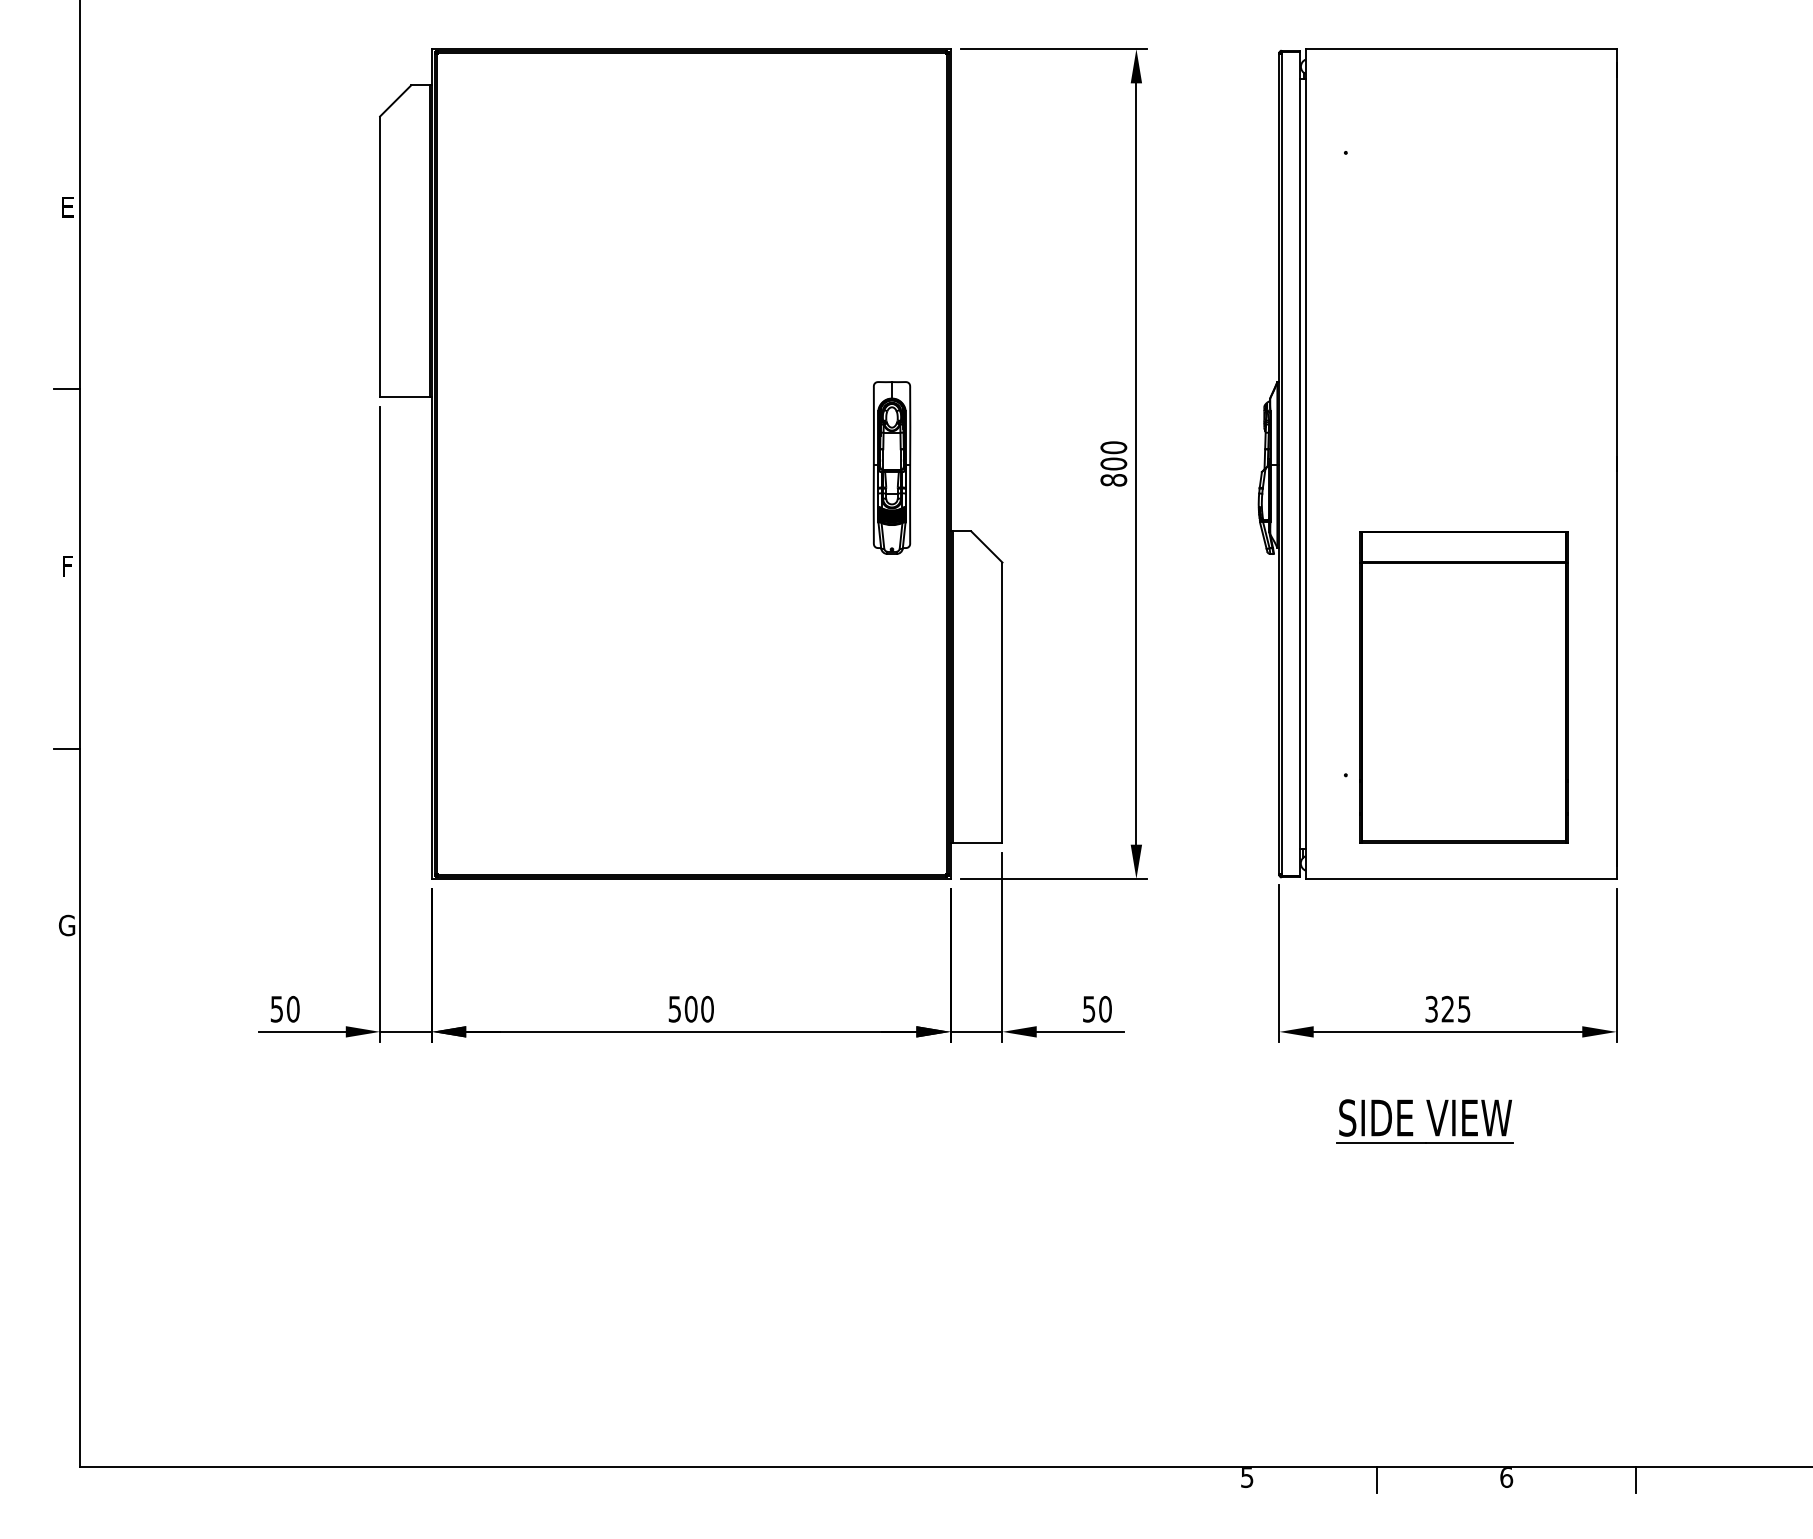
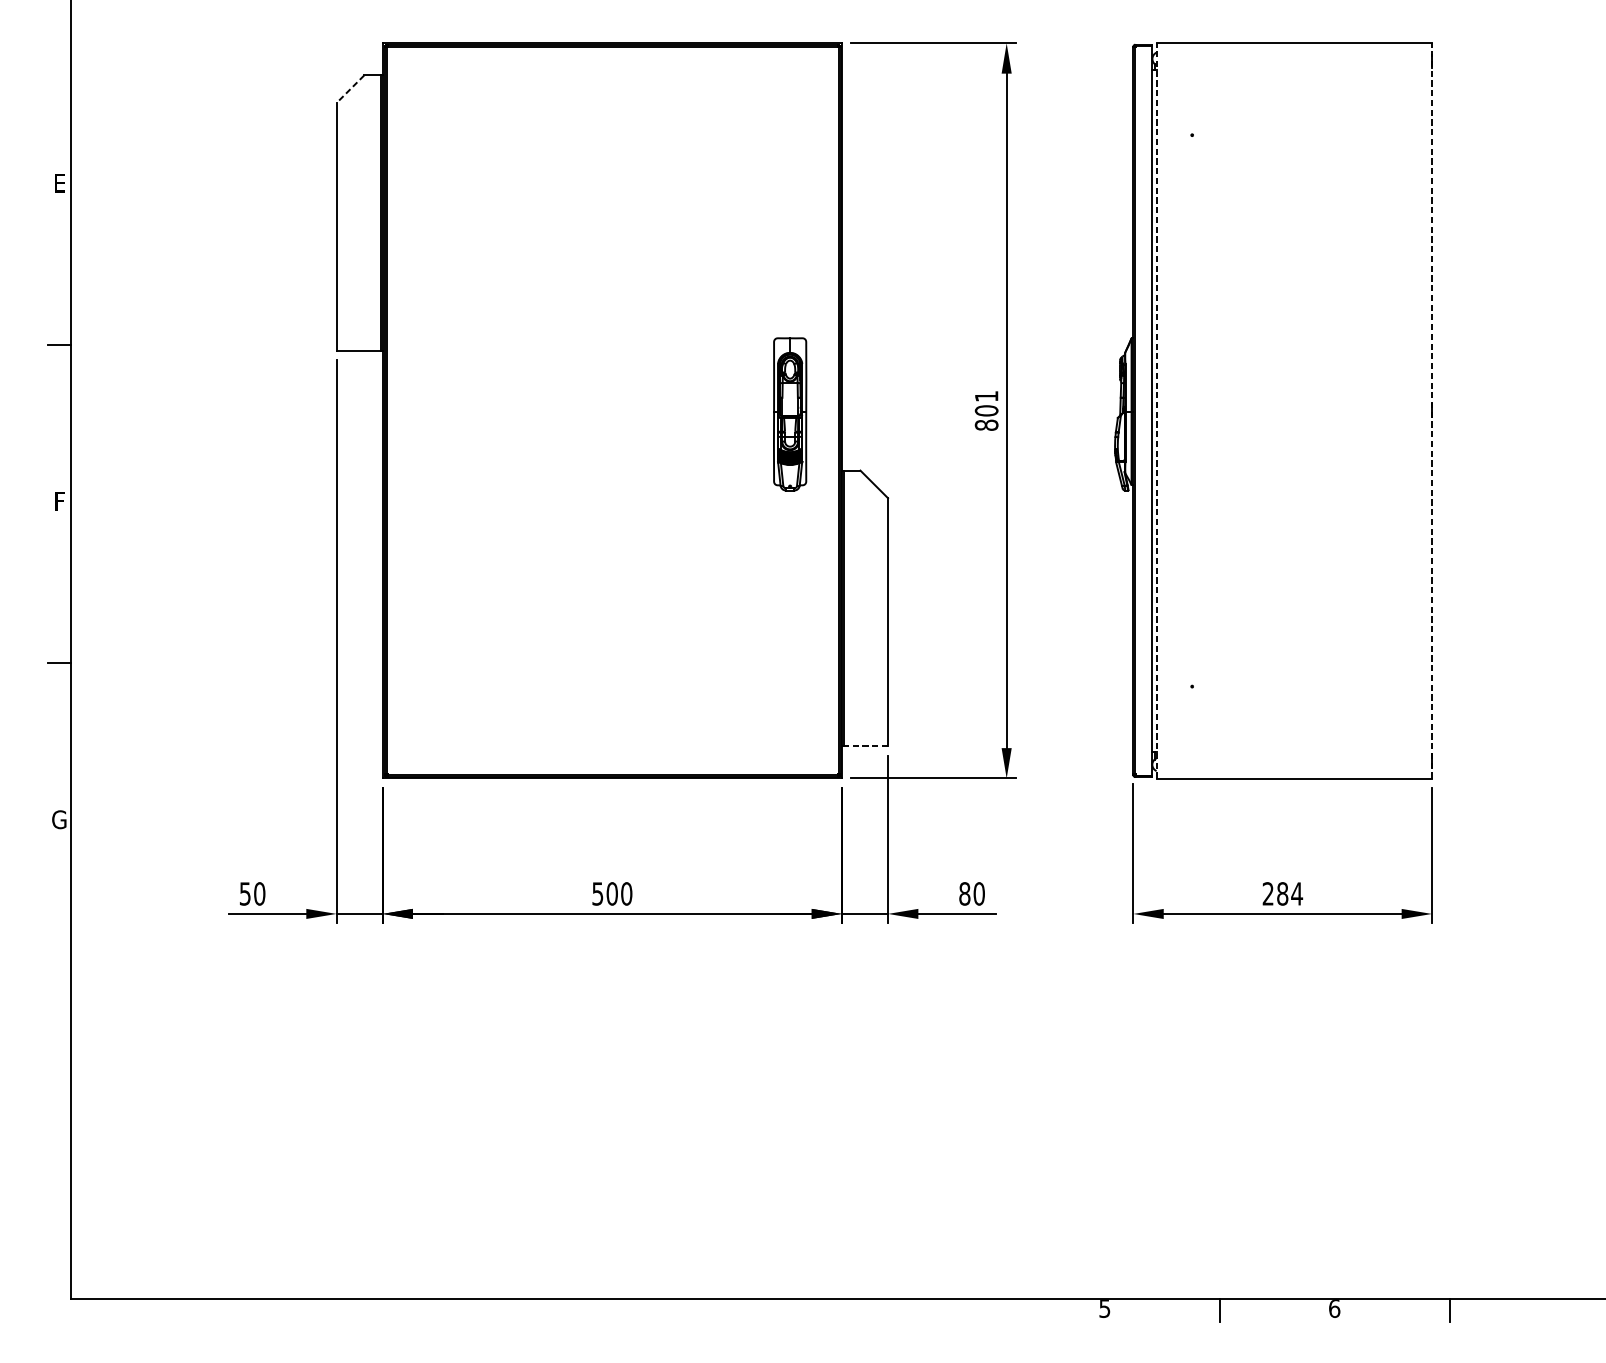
line: (395, 101) -> (350, 89), solid -> dashed
text: (1113, 447) -> (986, 396), 800 -> 801
line: (1305, 464) -> (1156, 411), solid -> dashed
line: (1616, 464) -> (1431, 411), solid -> dashed
part: (1463, 687) -> (1296, 608), removed
line: (977, 842) -> (865, 746), solid -> dashed
text: (1088, 1008) -> (964, 893), 50 -> 80
text: (1447, 1009) -> (1282, 894), 325 -> 284
part: (1431, 1121) -> (1268, 993), removed

